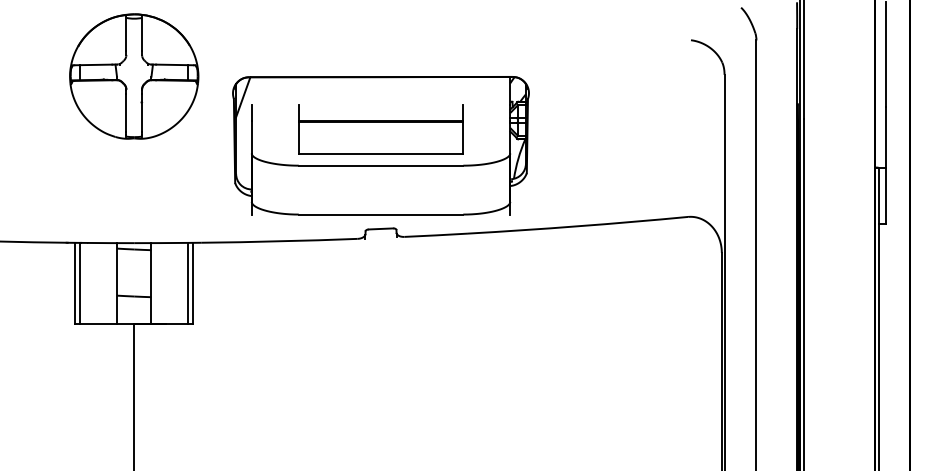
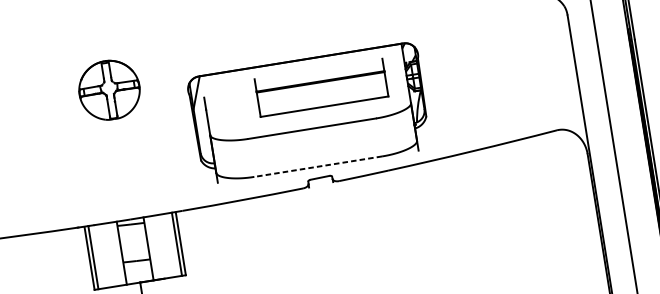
part: (134, 76) -> (109, 90), size x0.6
part: (380, 129) -> (321, 88), moved
line: (380, 214) -> (317, 166), solid -> dashed

